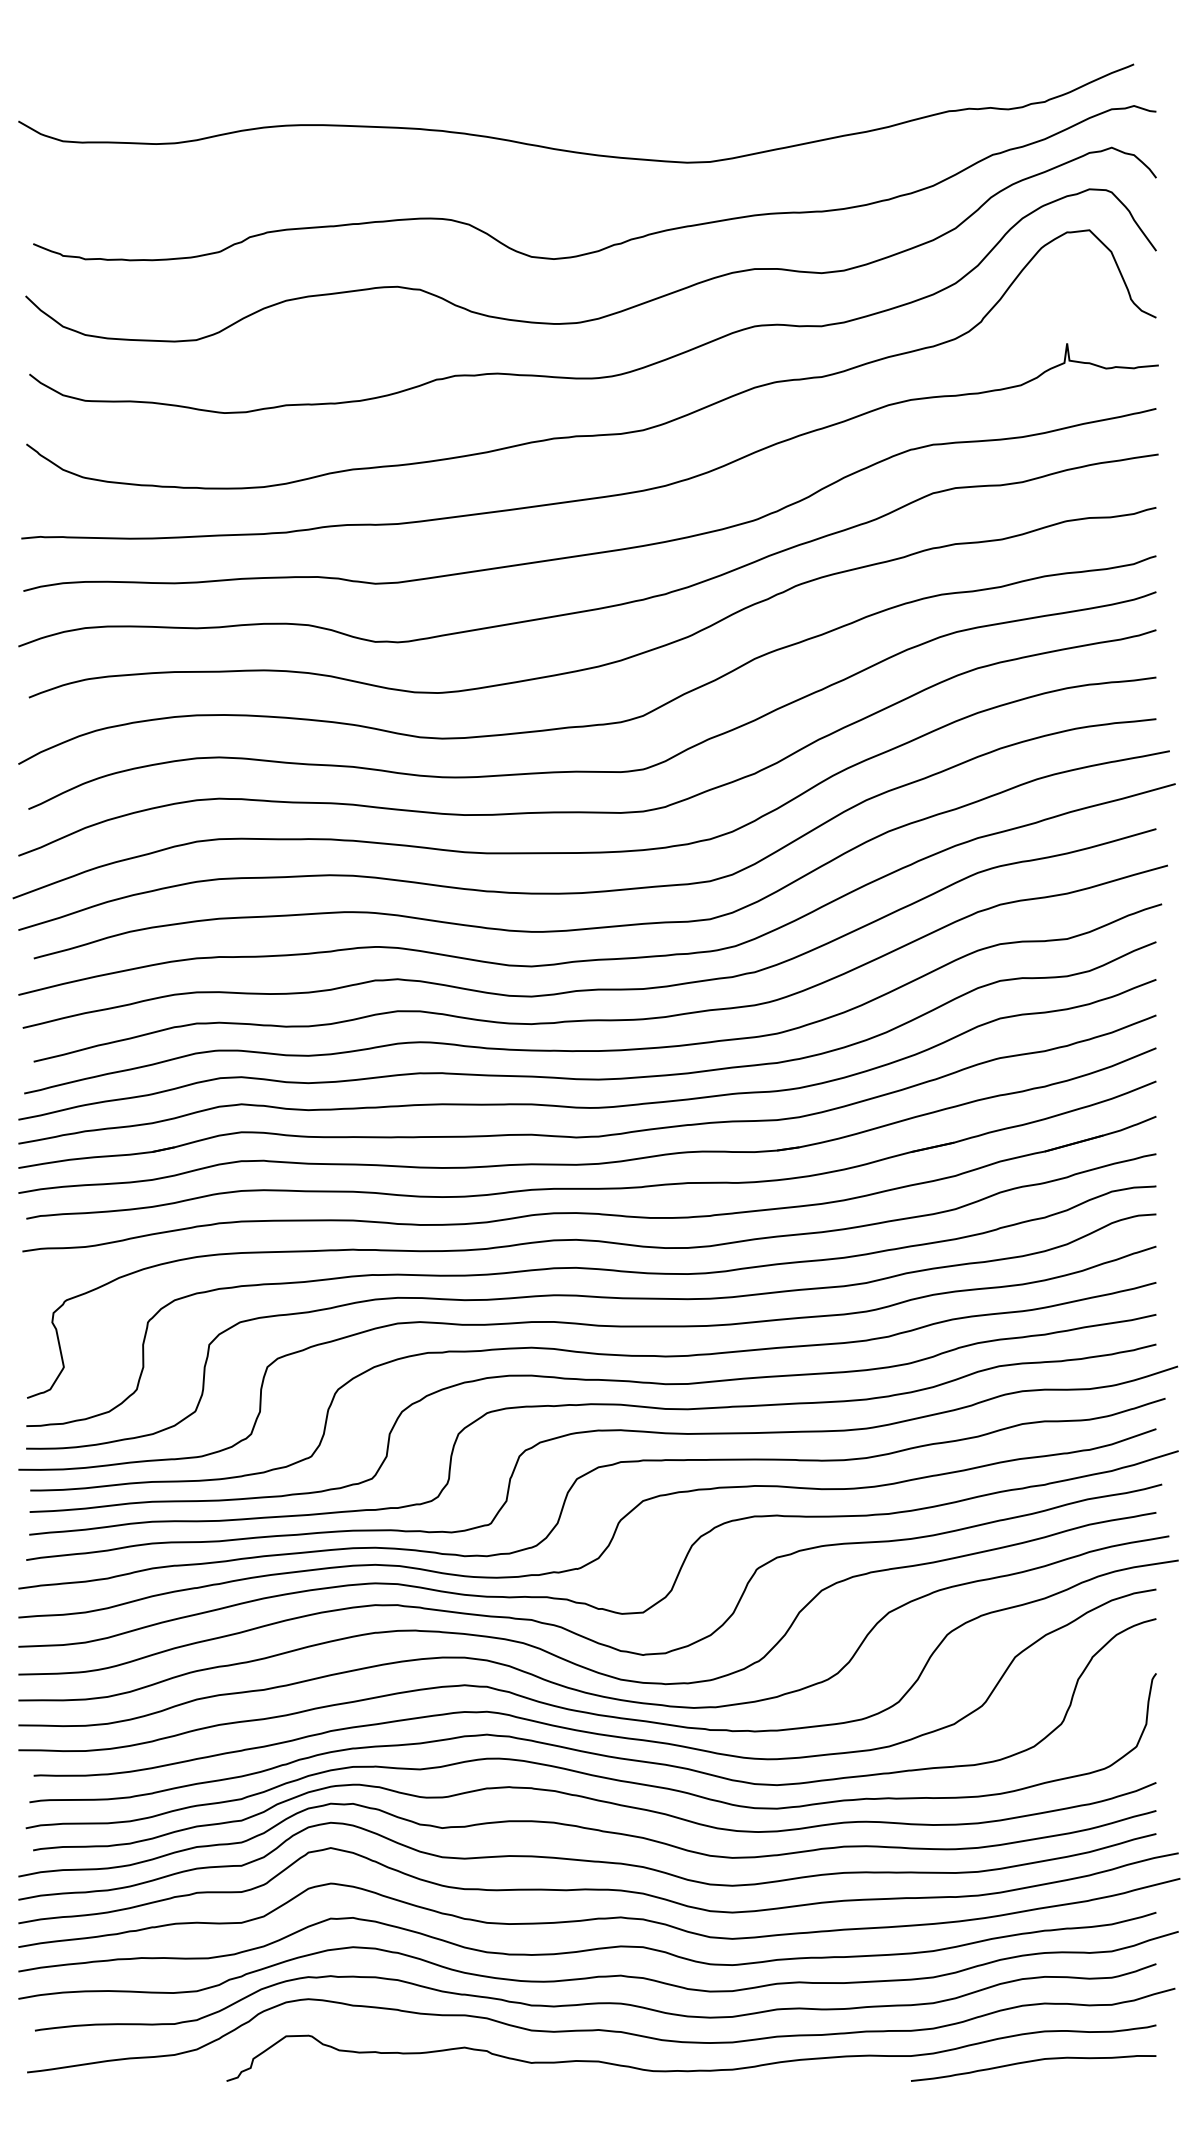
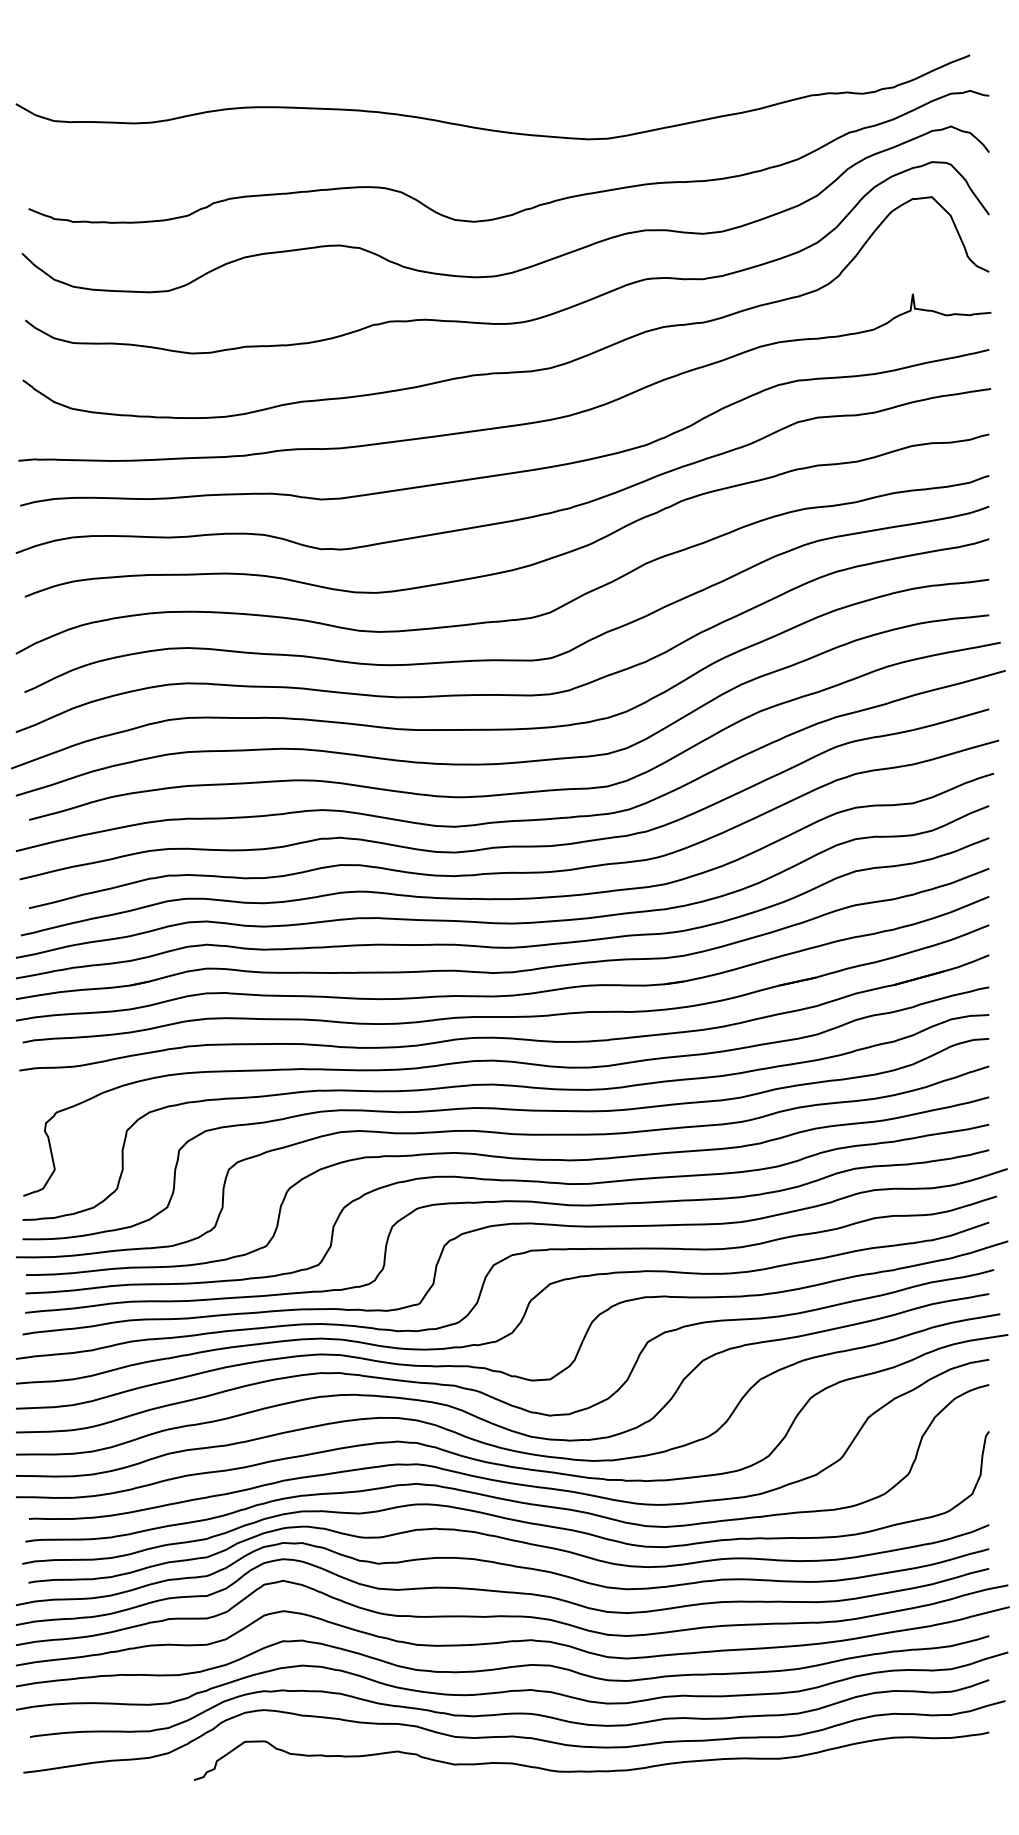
curve: (1031, 2062) -> (882, 1764), removed

